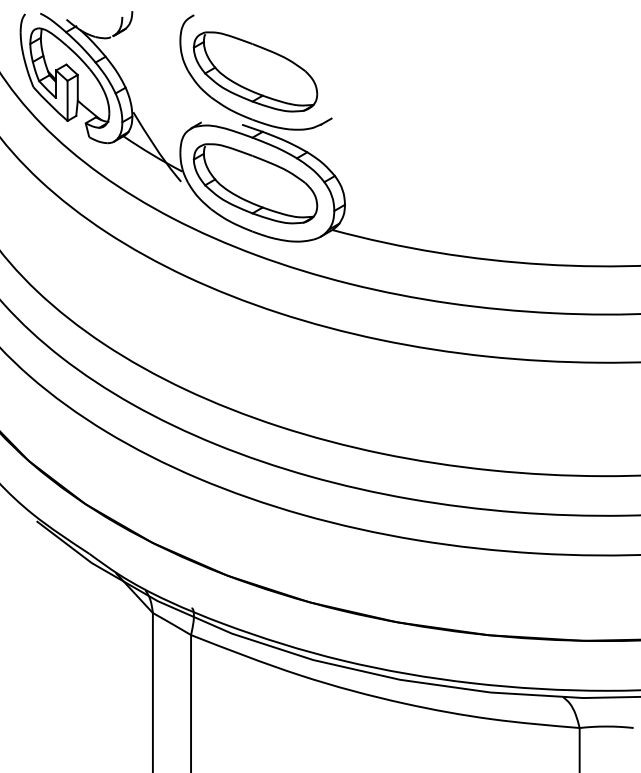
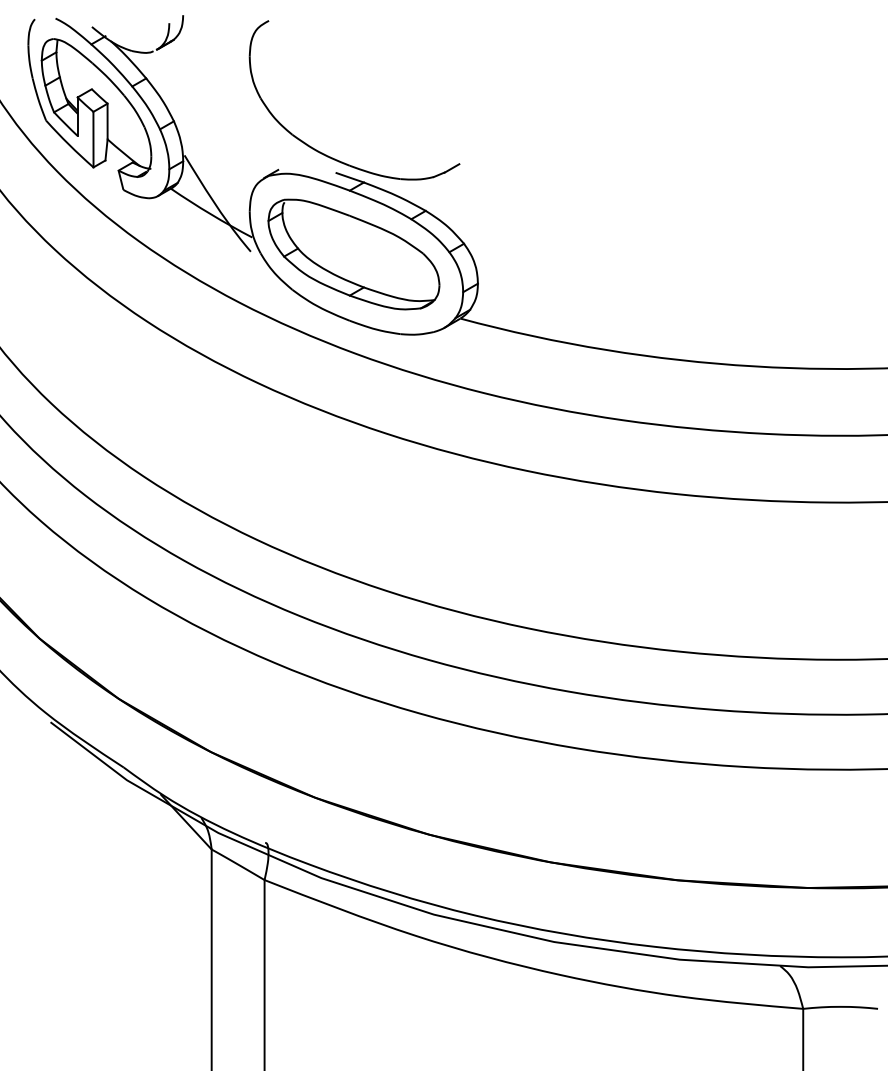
part: (255, 71) -> (353, 98), removed

